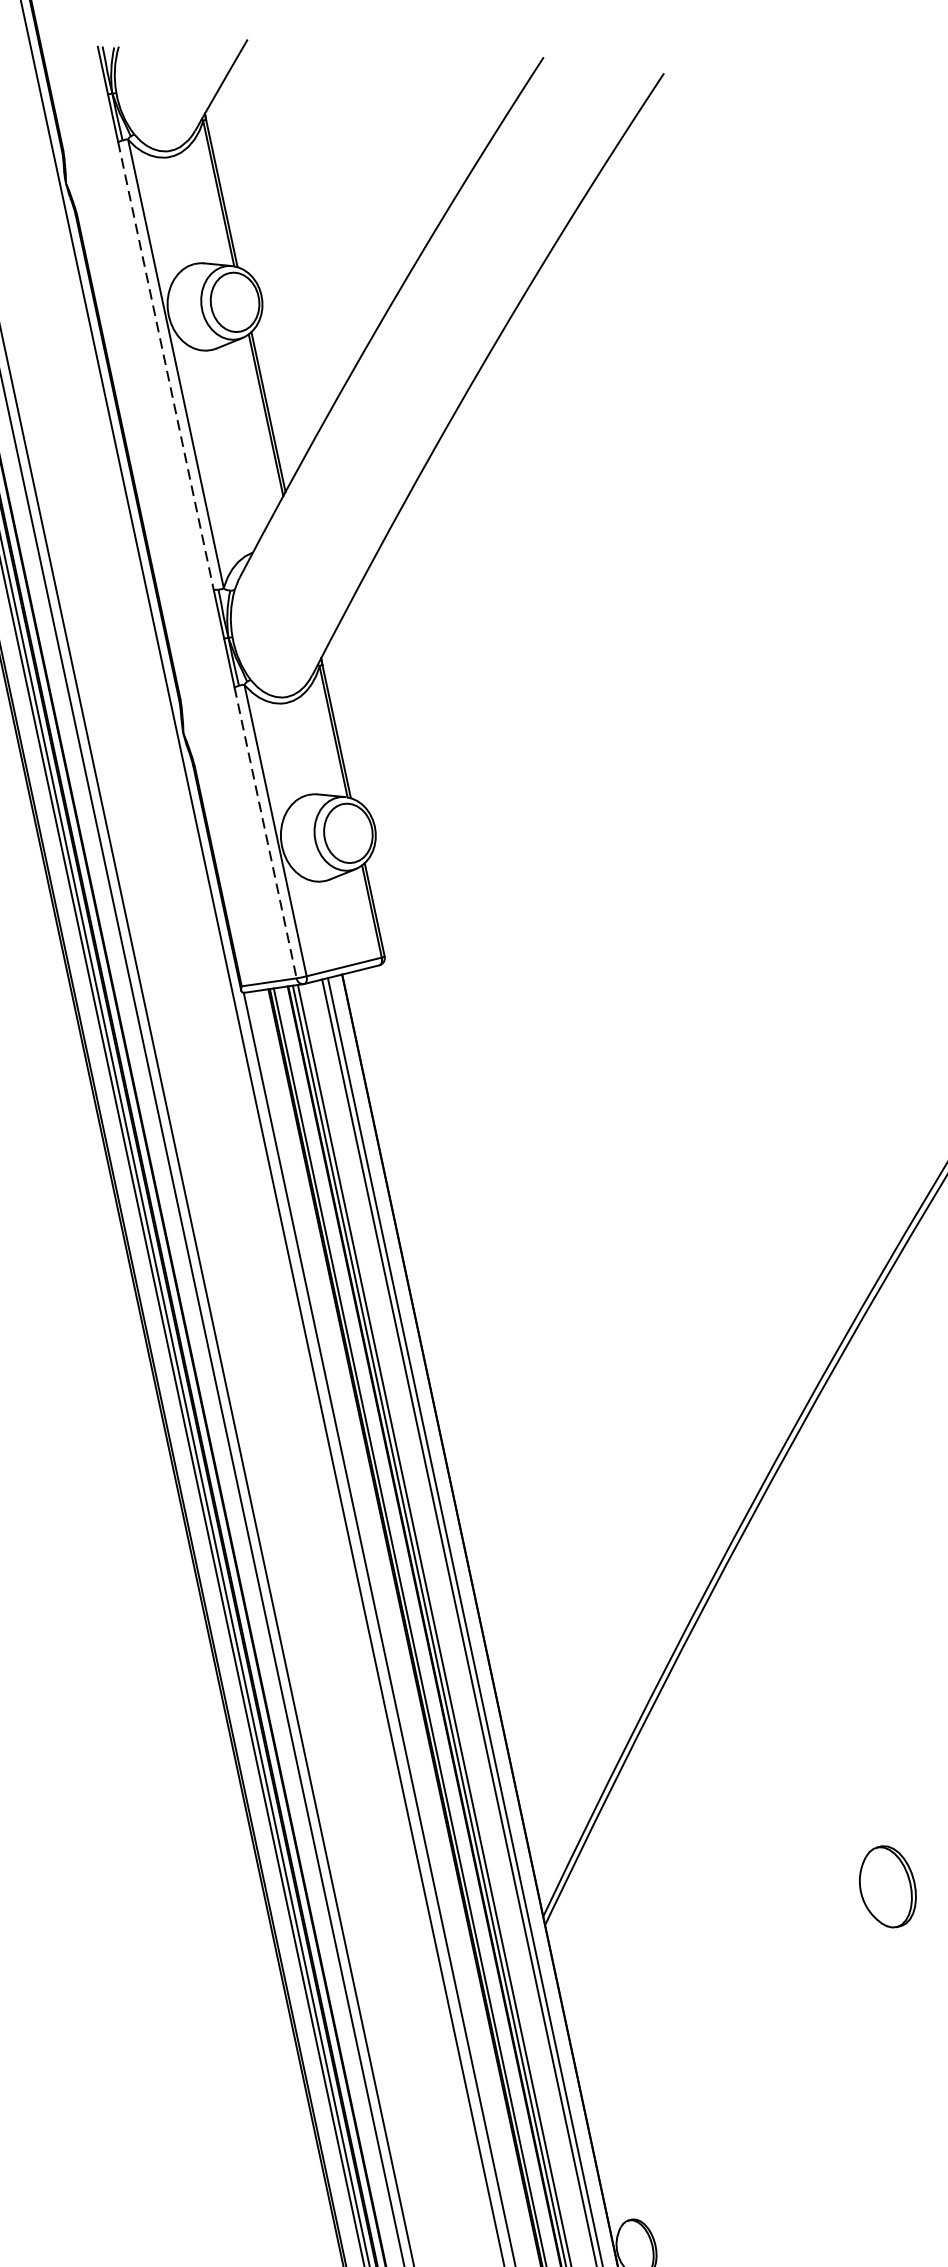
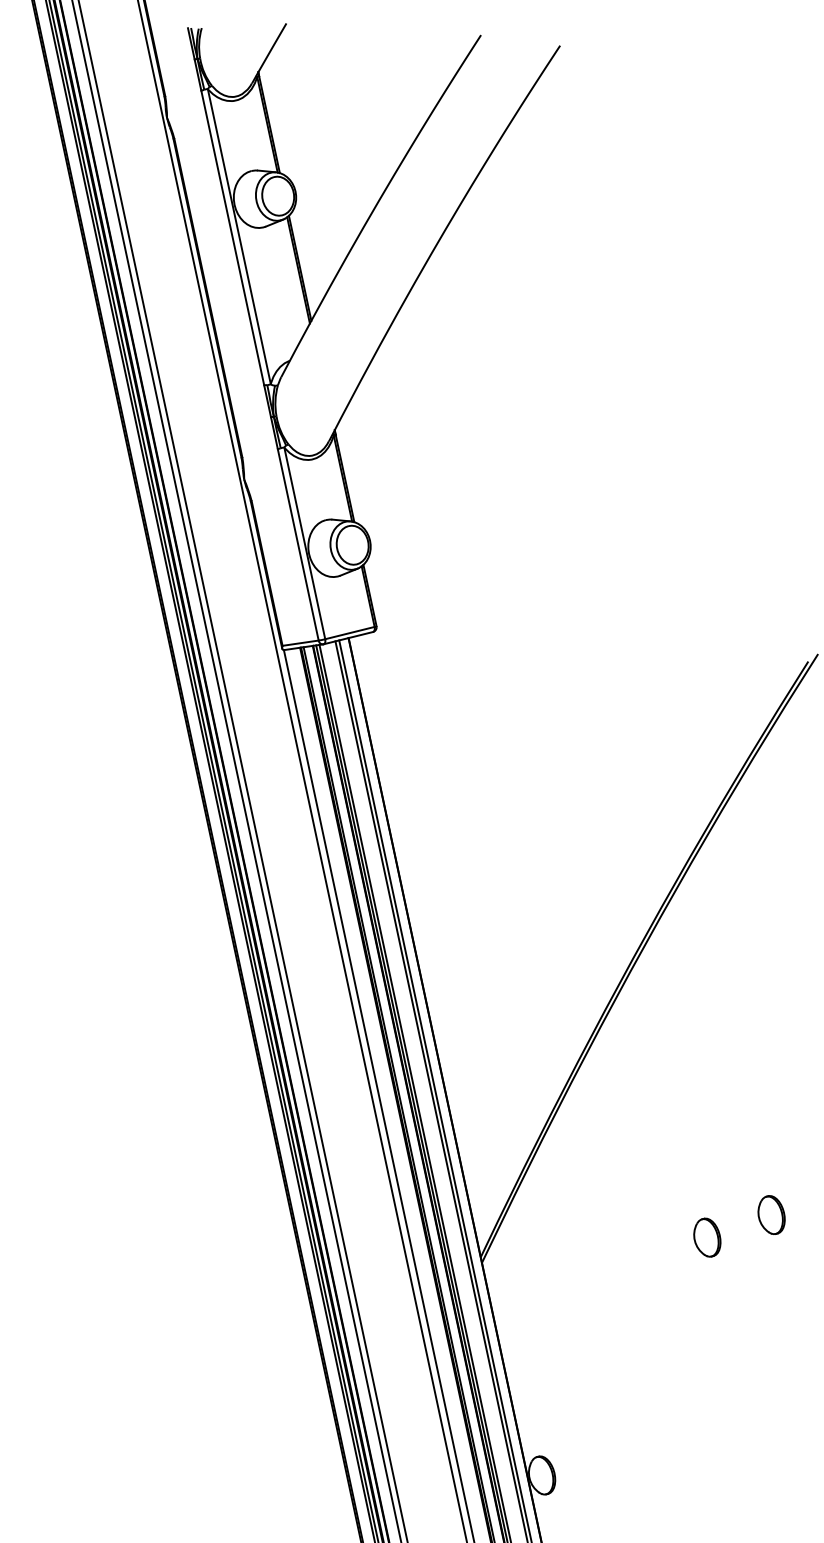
line: (165, 366) -> (232, 238), dashed -> solid
line: (265, 832) -> (298, 544), dashed -> solid
part: (888, 1886) -> (707, 1237), size x0.71

